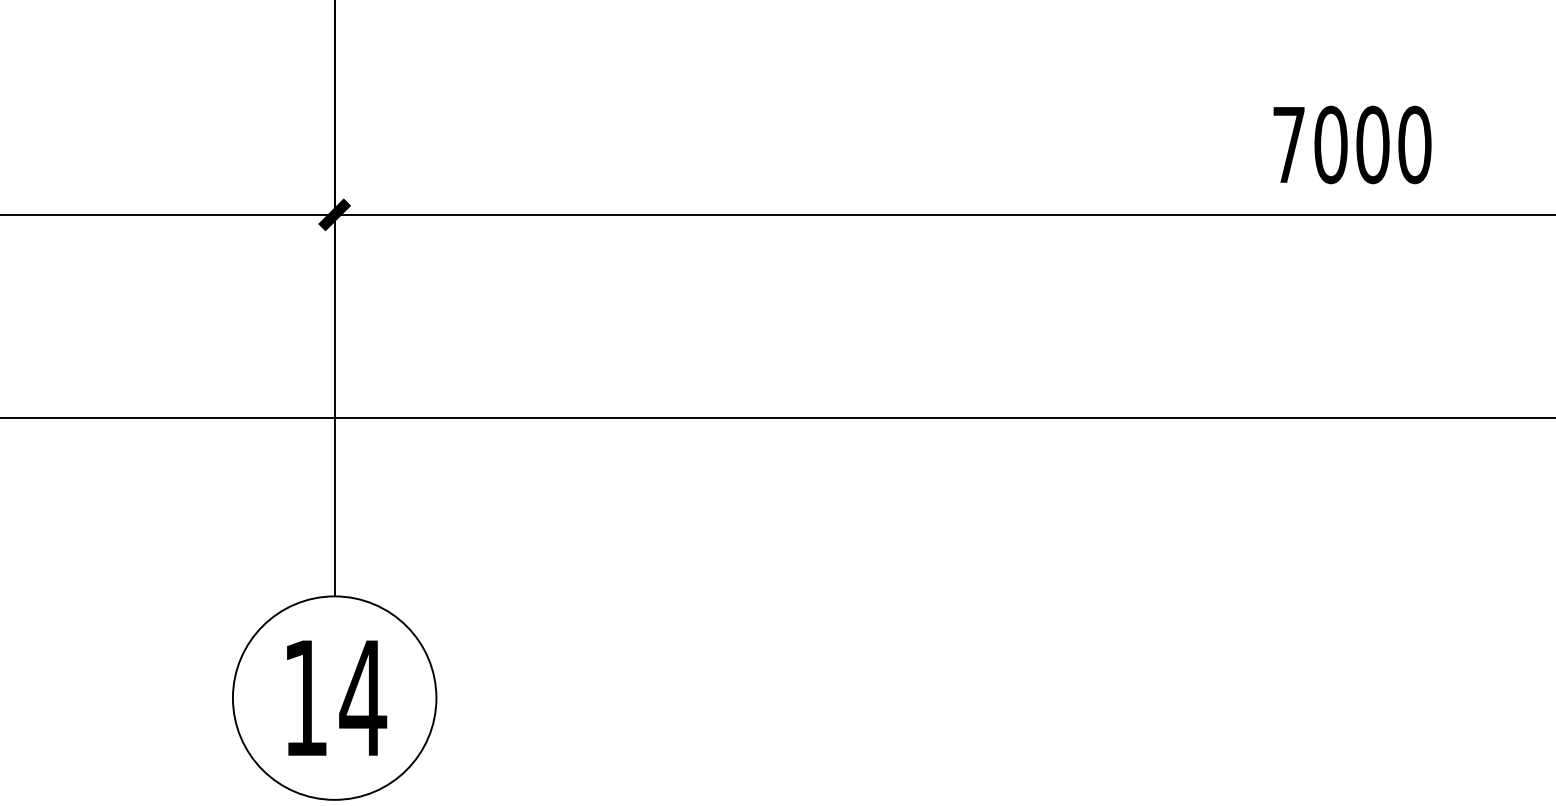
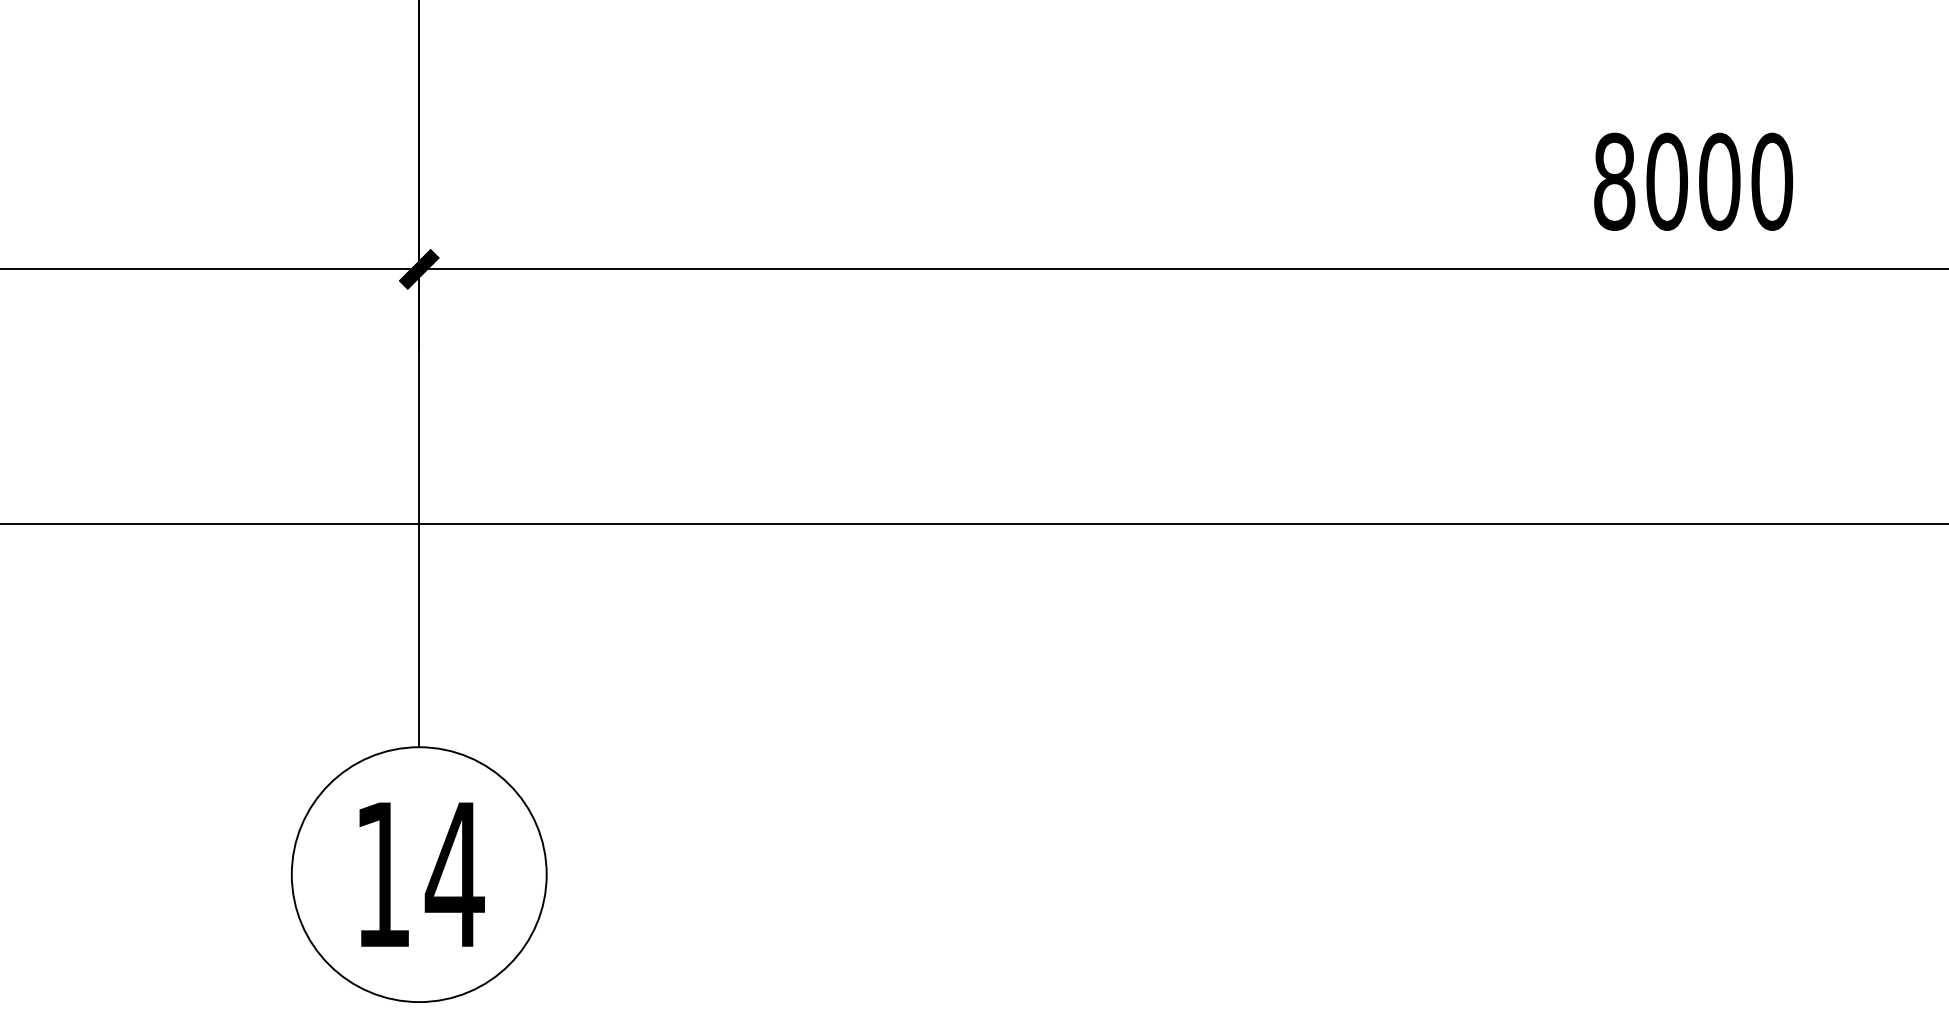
text: (1288, 144) -> (1614, 181), 7000 -> 8000

